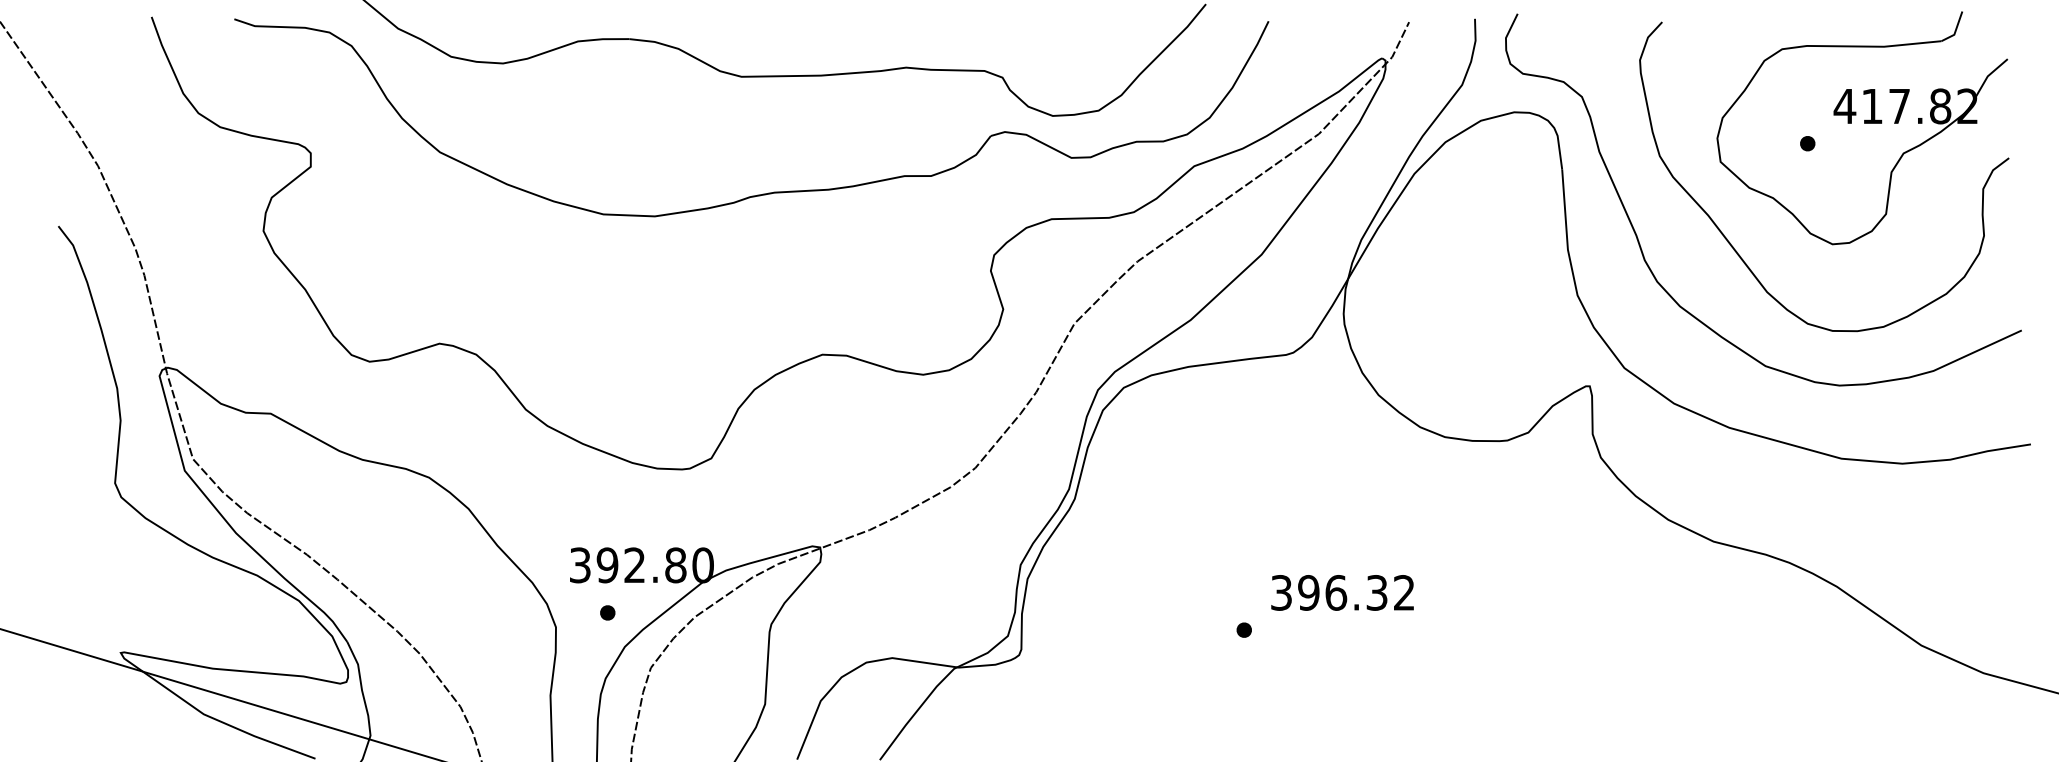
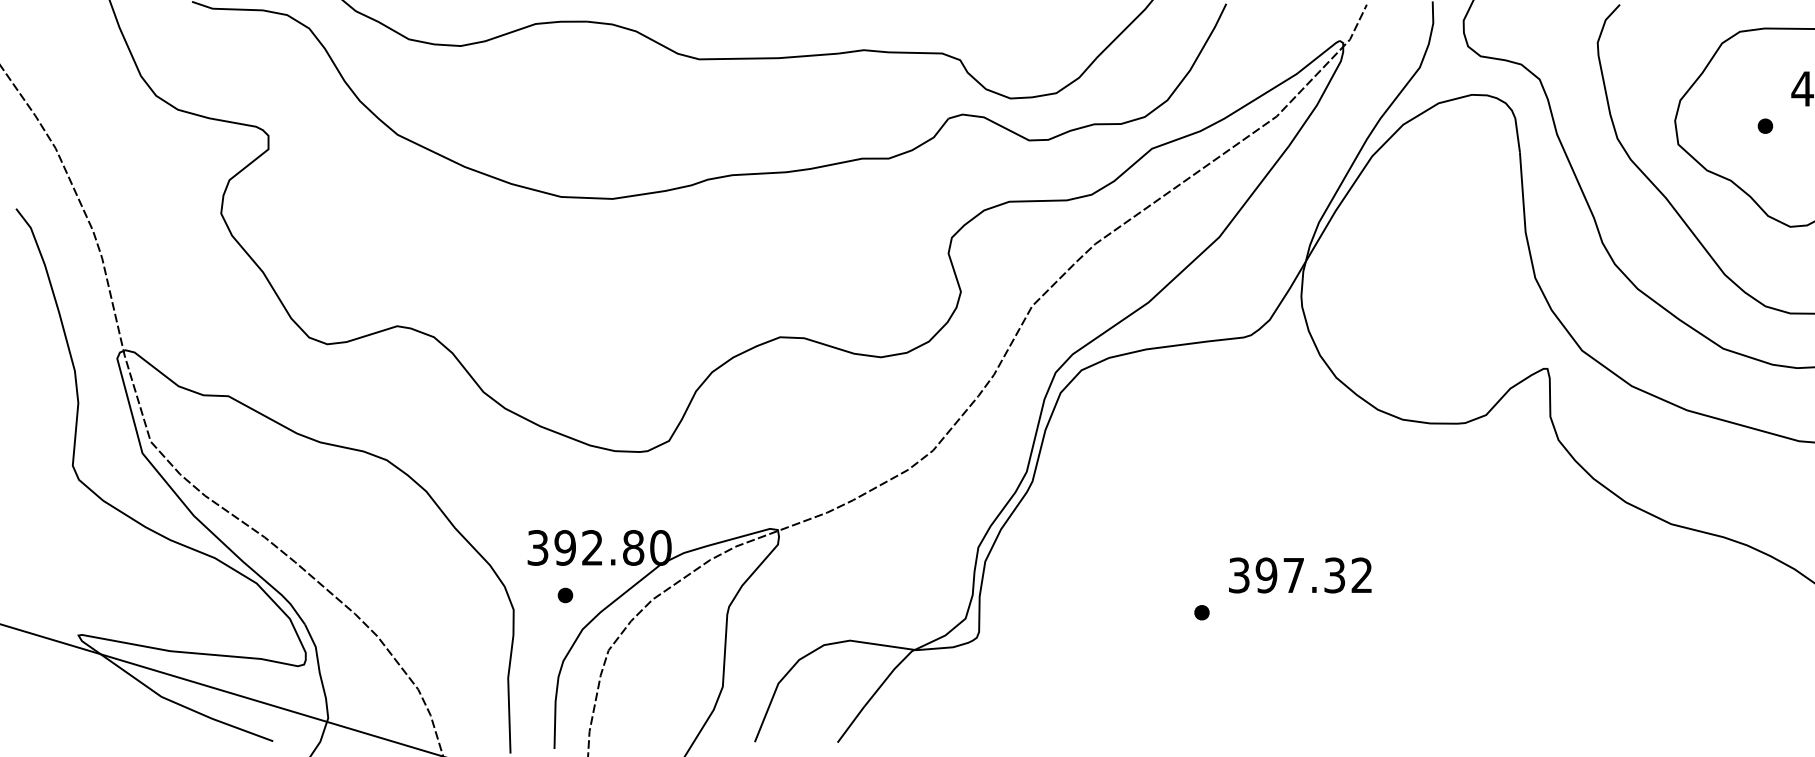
text: (1336, 592) -> (1294, 575), 396.32 -> 397.32

